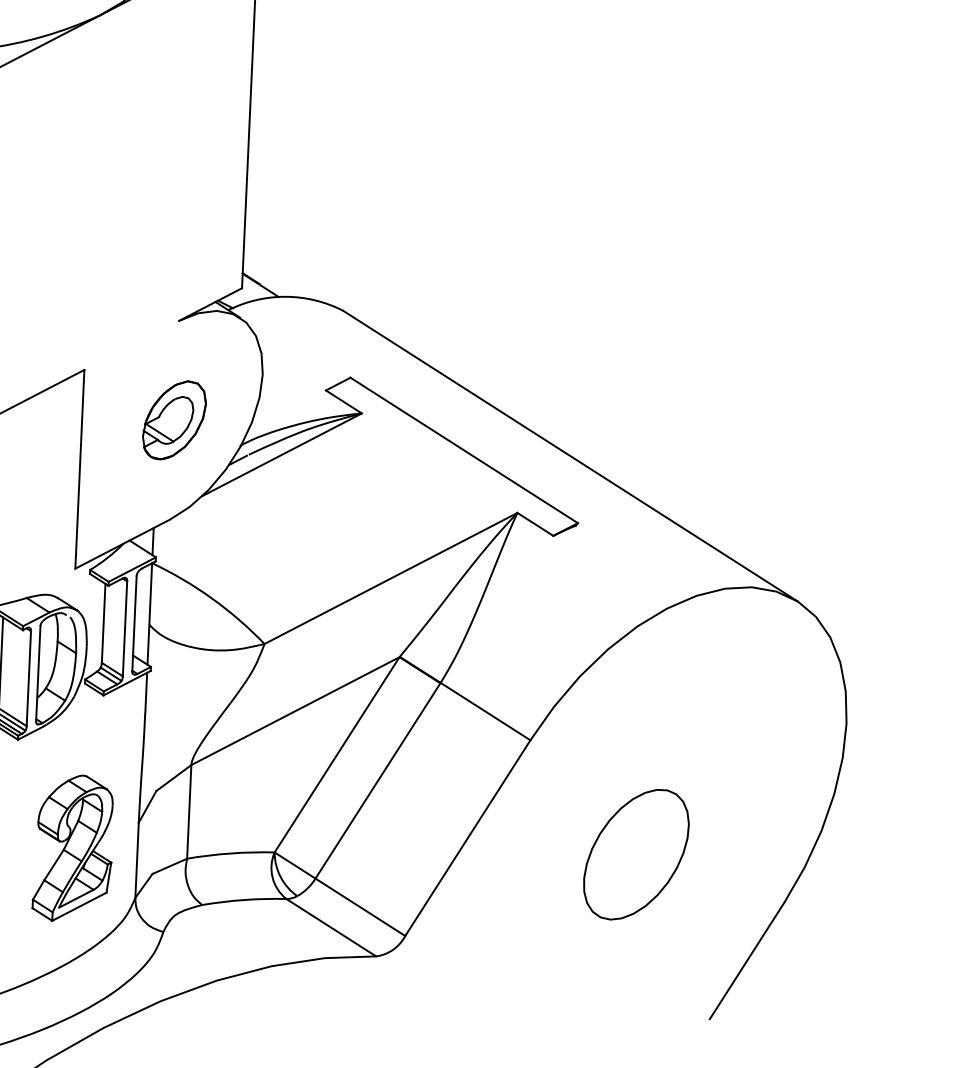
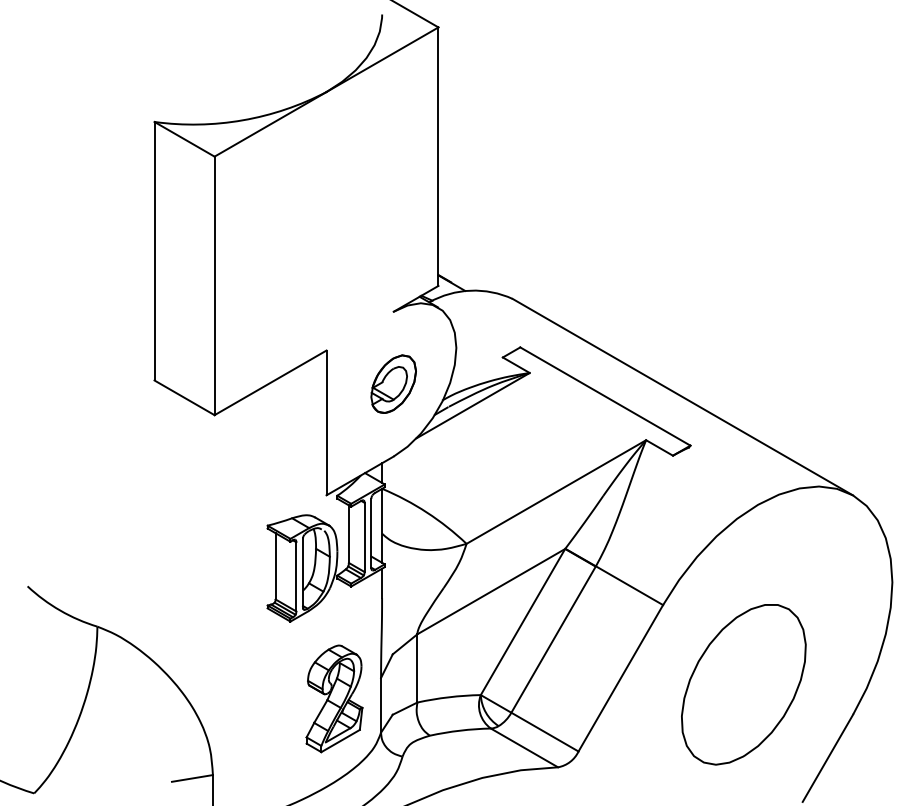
part: (635, 854) -> (743, 684), size x1.67

